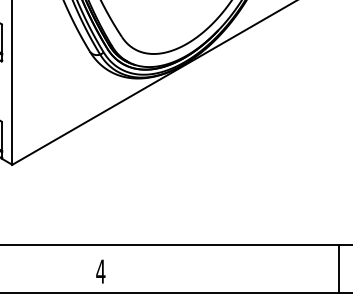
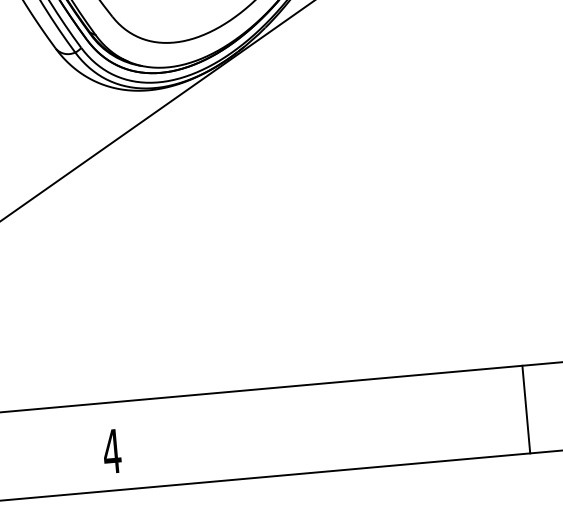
line: (339, 268) -> (526, 408), moved

